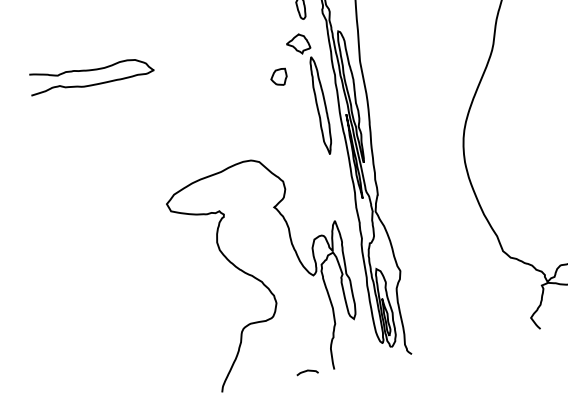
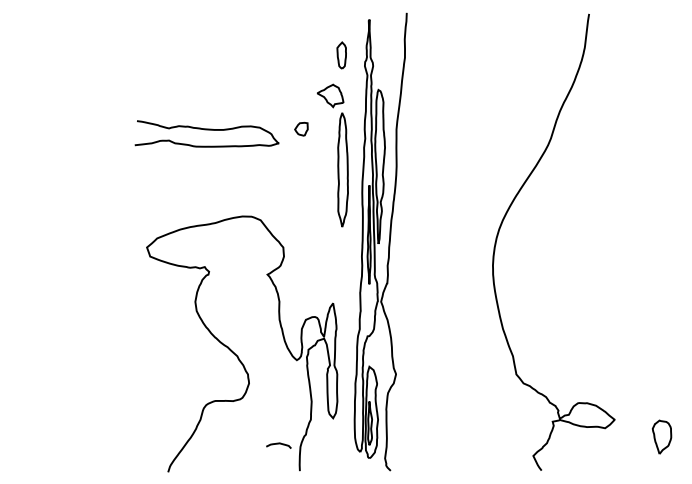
curve: (90, 71) -> (206, 130), moved
part: (279, 77) -> (301, 129), size x0.7
curve: (307, 371) -> (278, 444), moved

